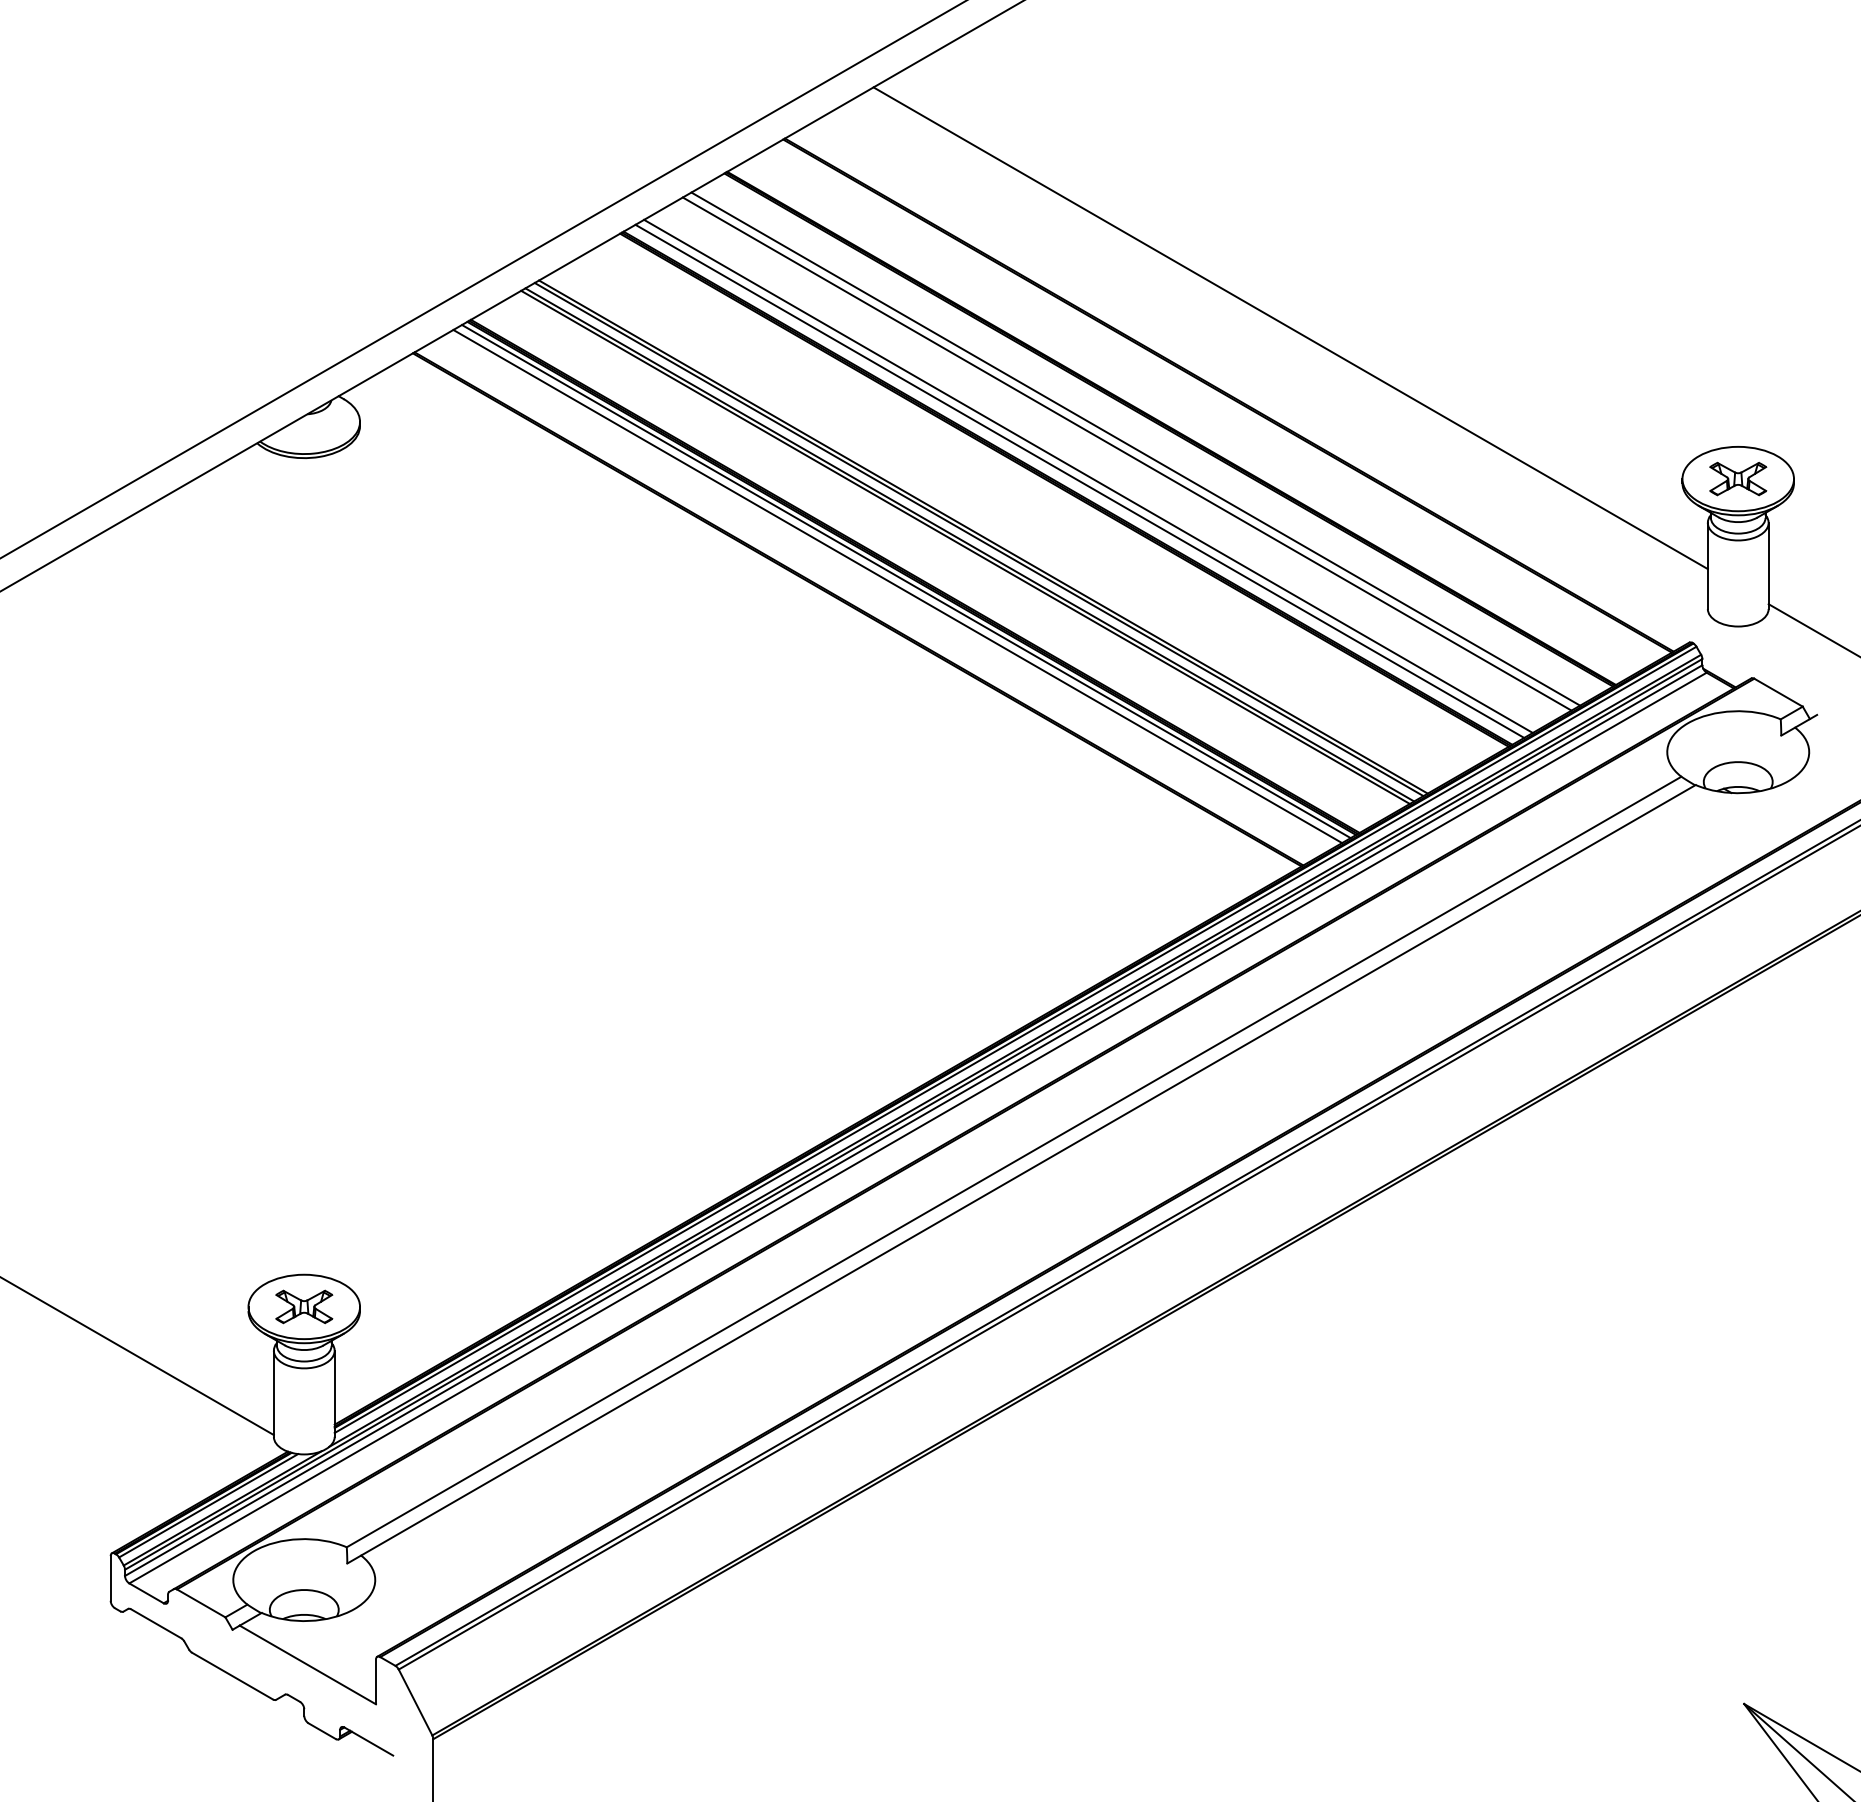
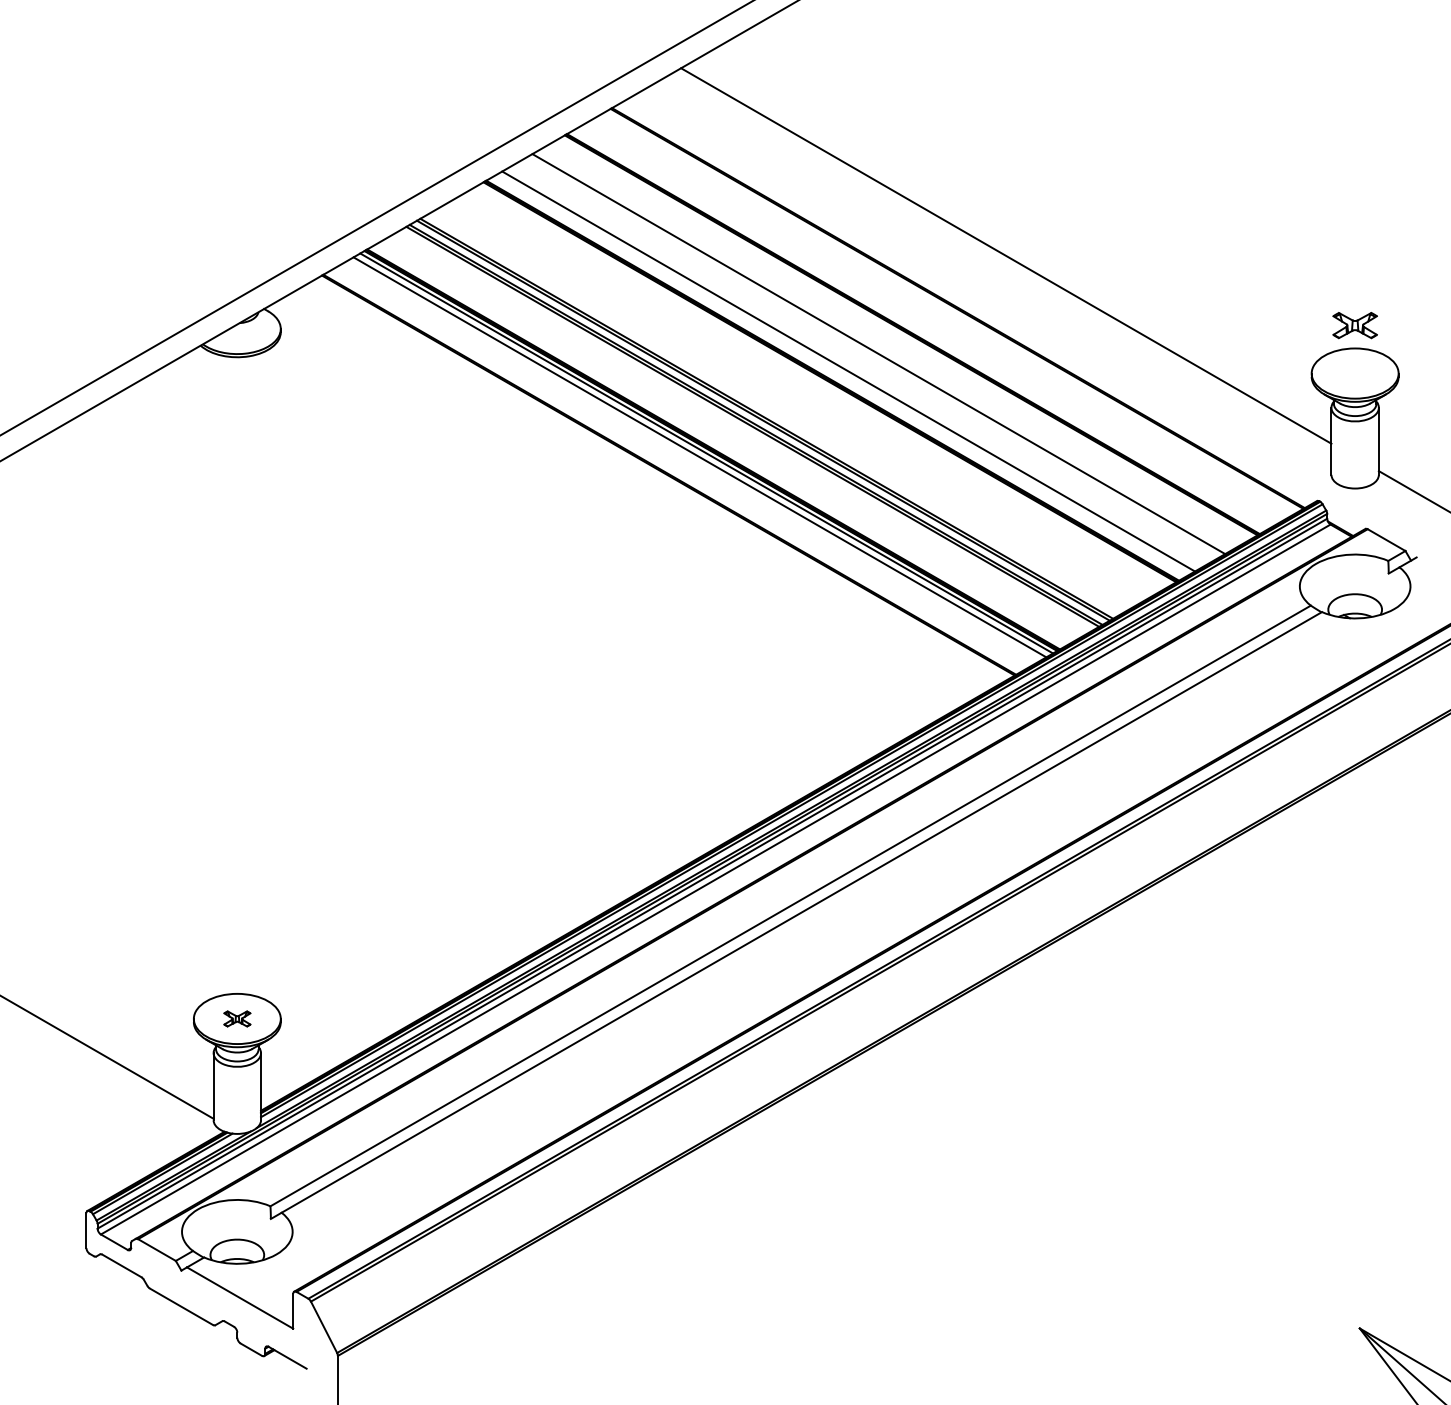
line: (1135, 449) -> (885, 350), removed
part: (1737, 478) -> (1354, 325), moved
line: (1079, 481) -> (841, 375), removed
part: (304, 1306) -> (237, 1018), size x0.6

